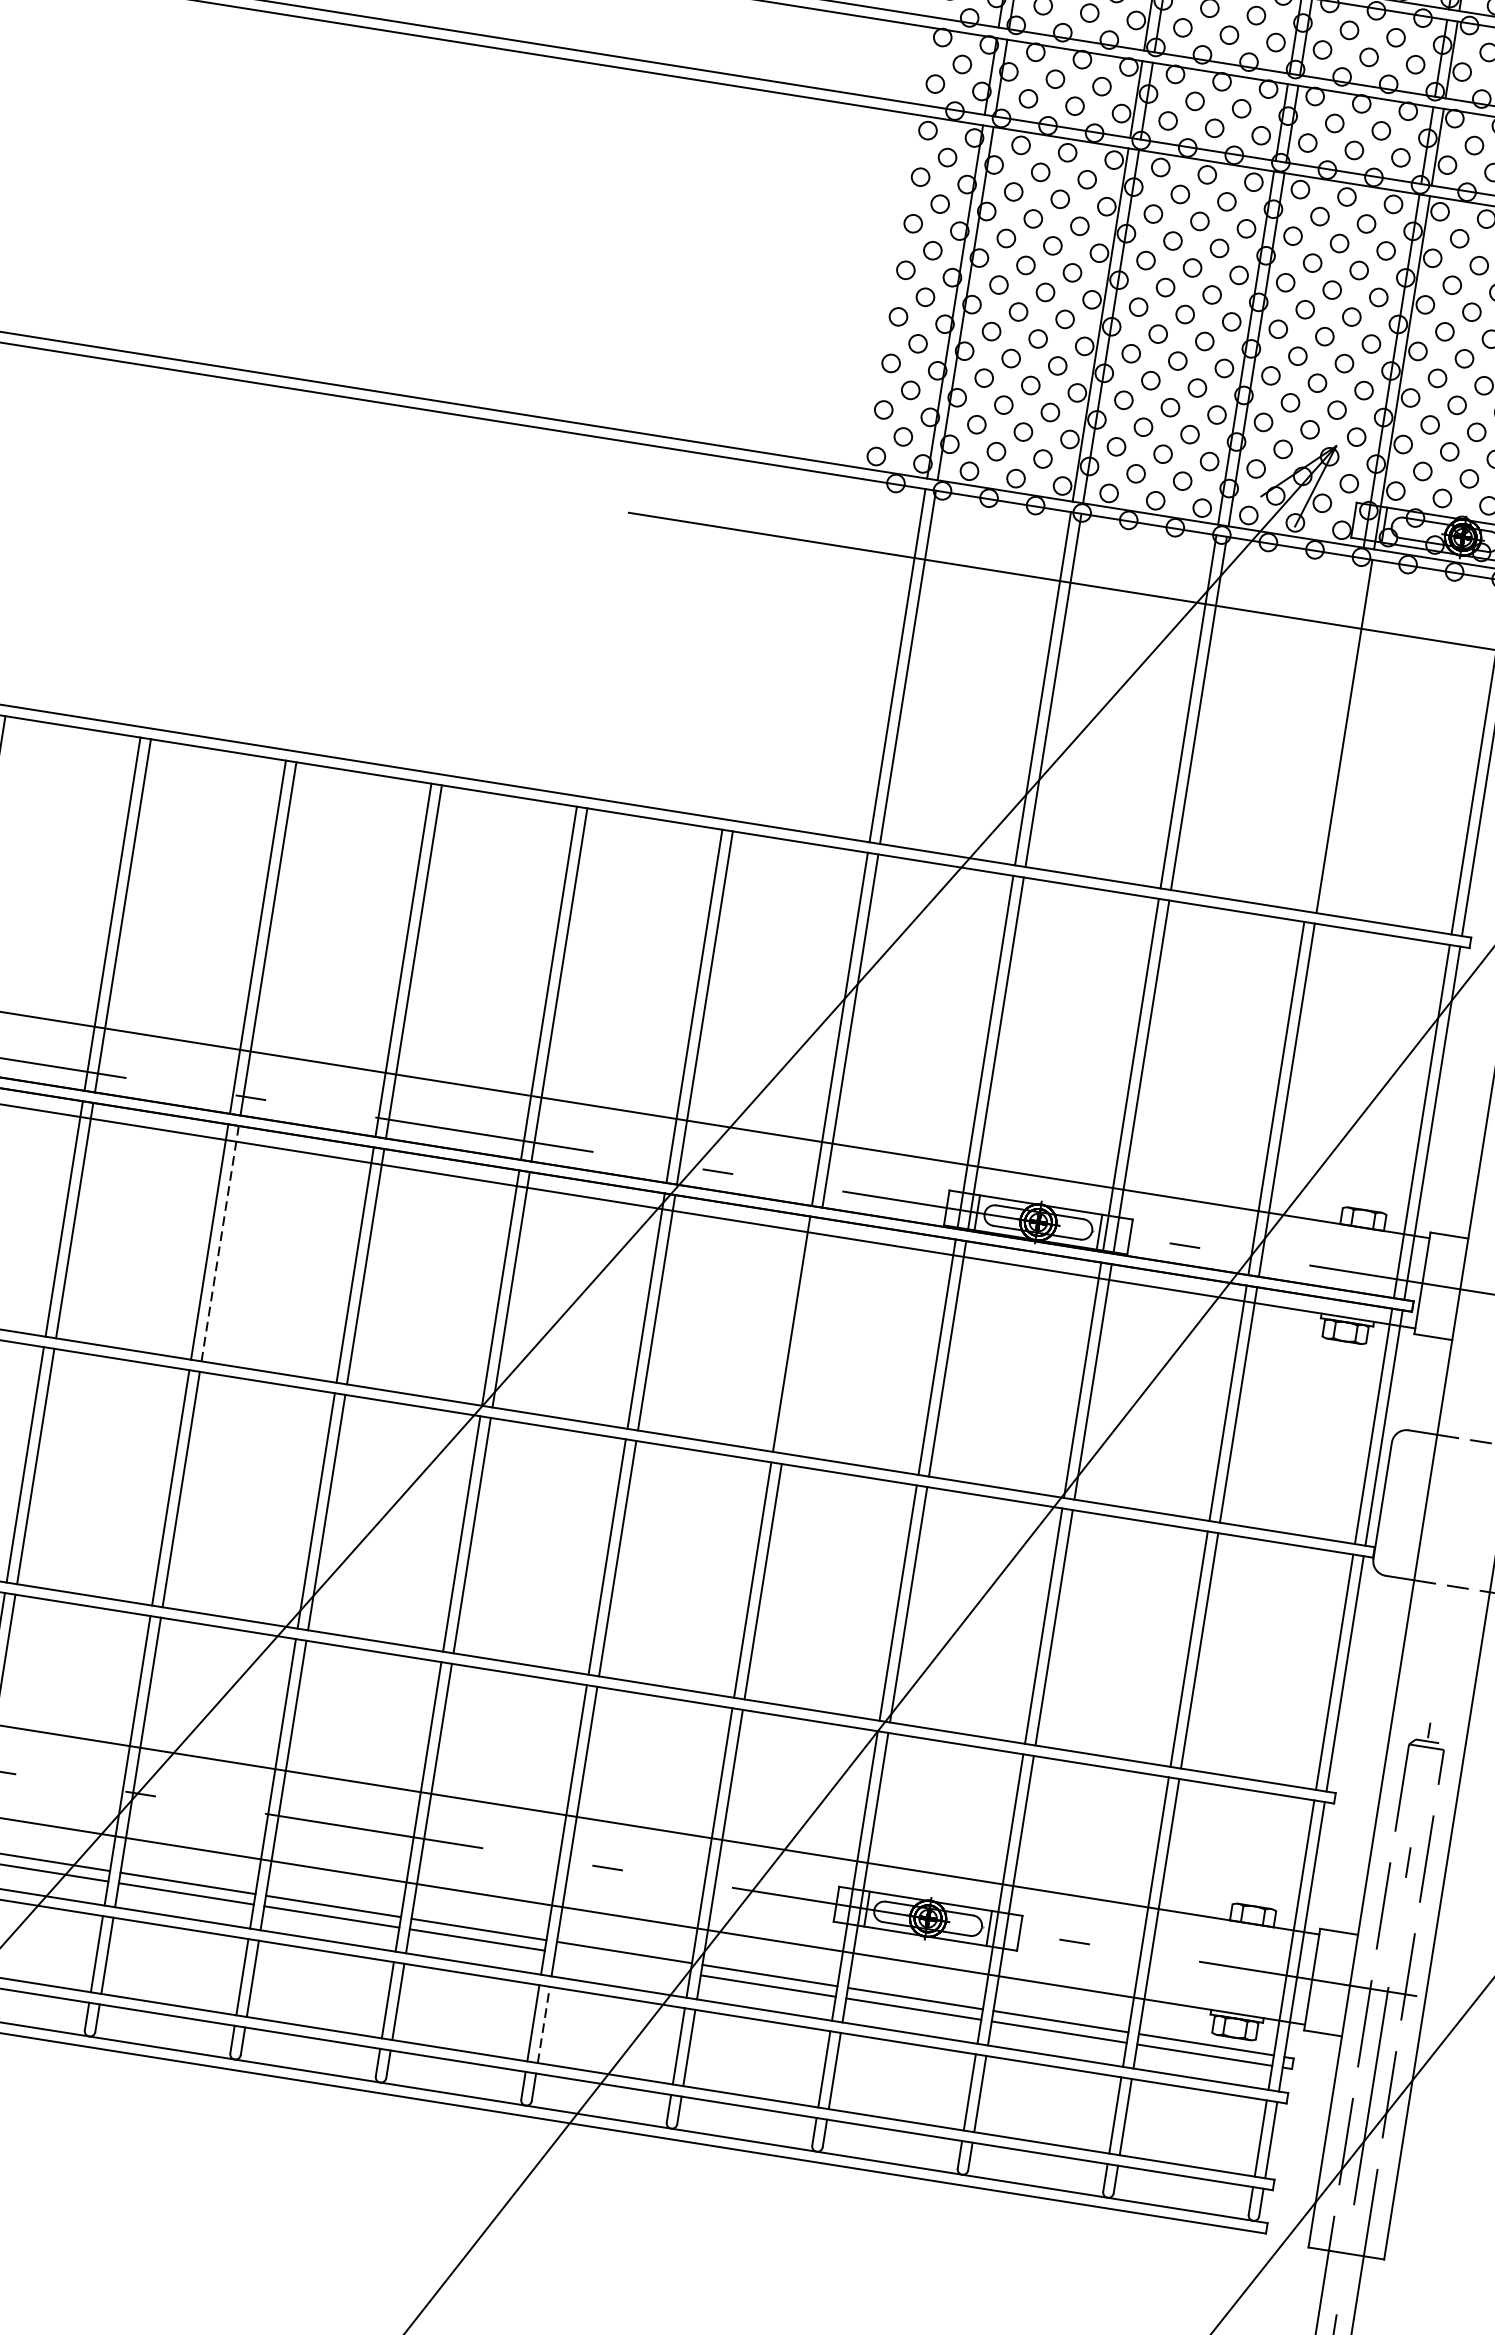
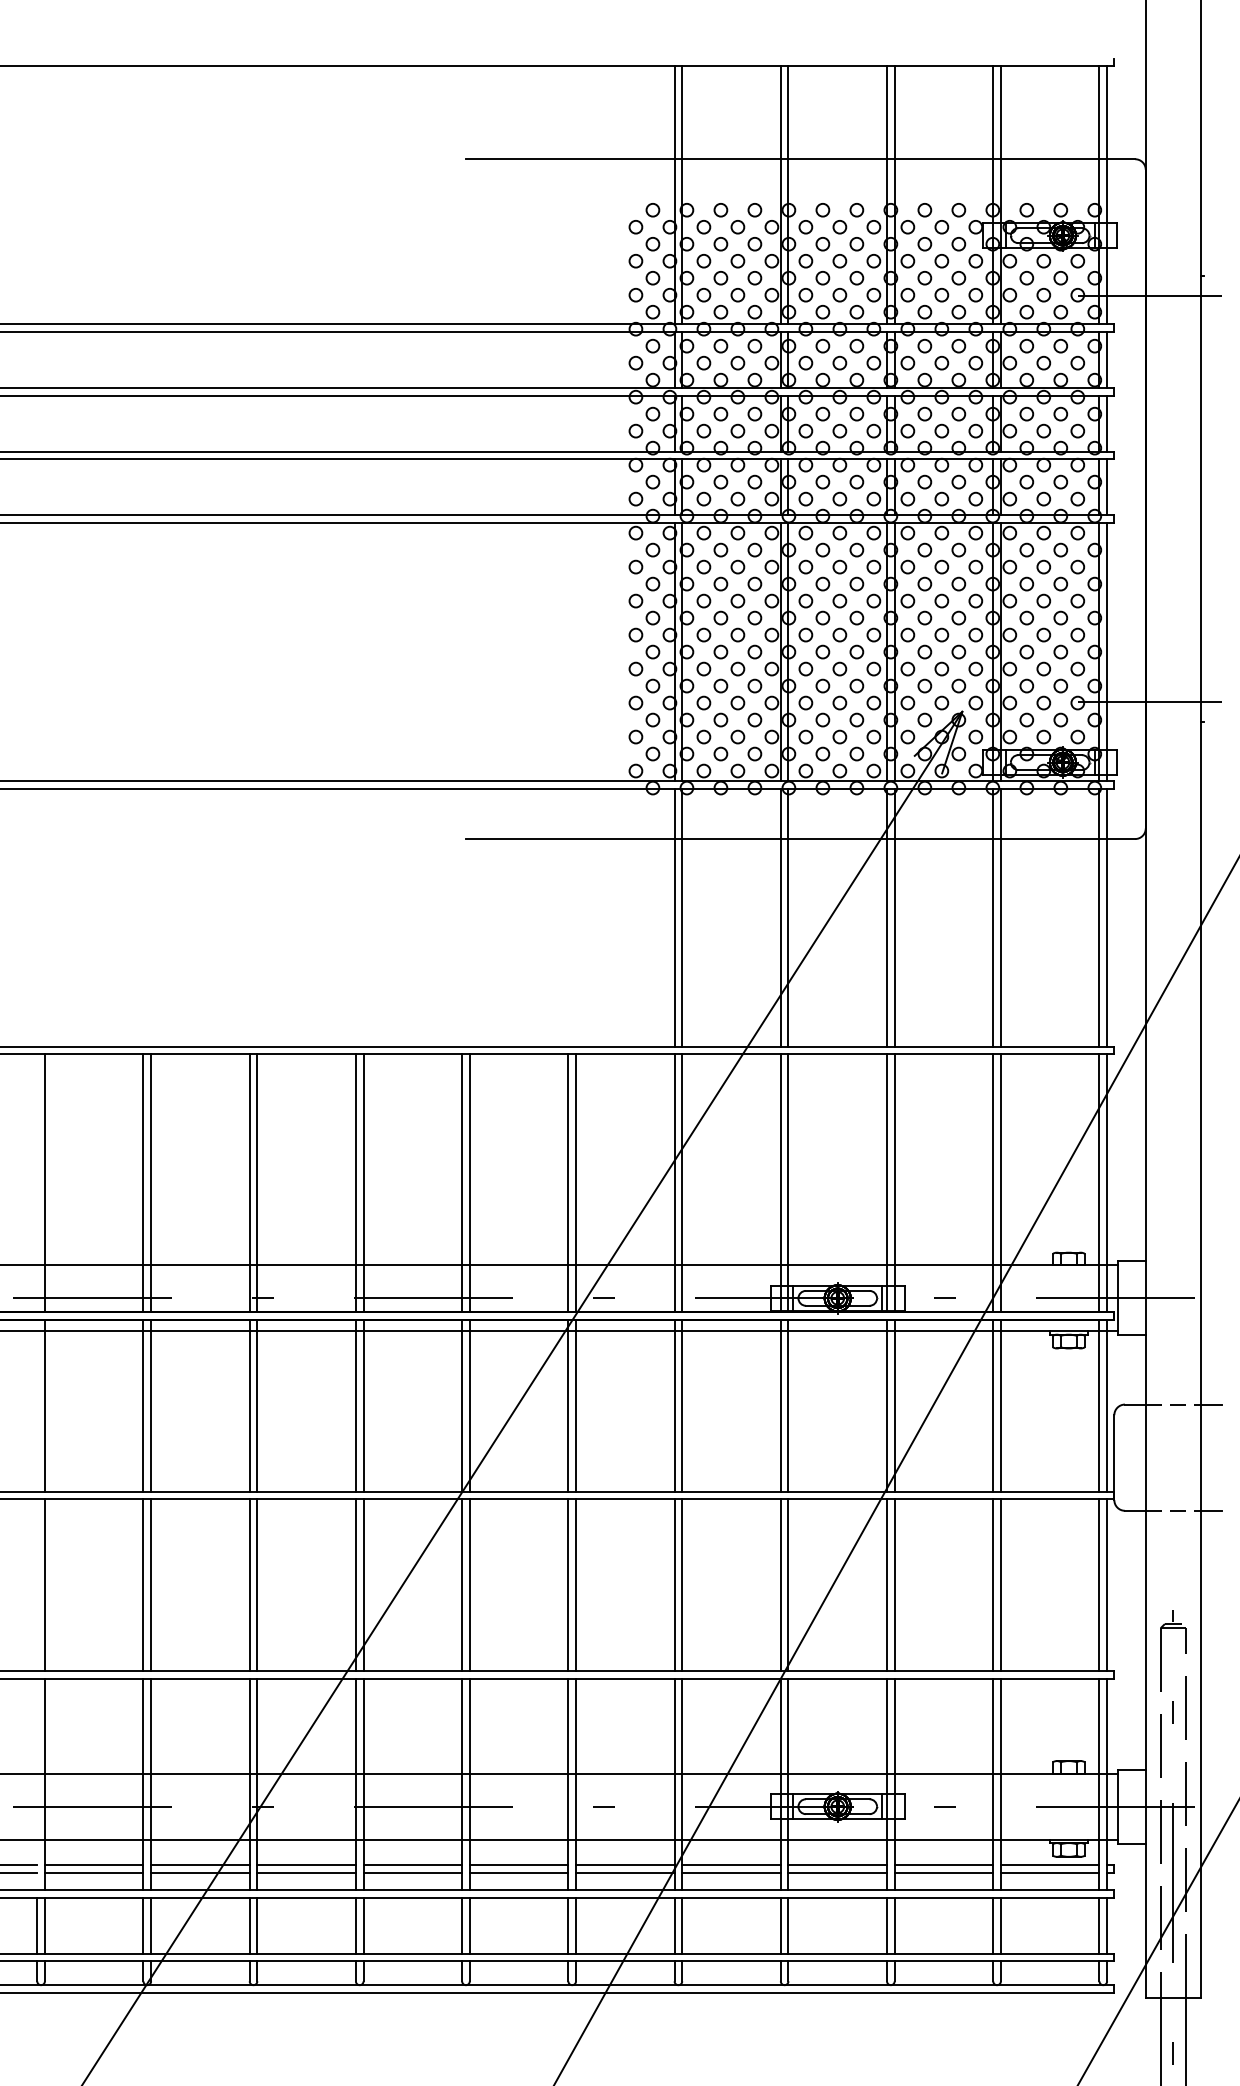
line: (1334, 734) -> (993, 917), added
line: (220, 1243) -> (257, 1405), dashed -> solid
line: (802, 1335) -> (682, 1405), added
line: (623, 1962) -> (625, 1872), added
line: (544, 2024) -> (576, 1925), dashed -> solid

